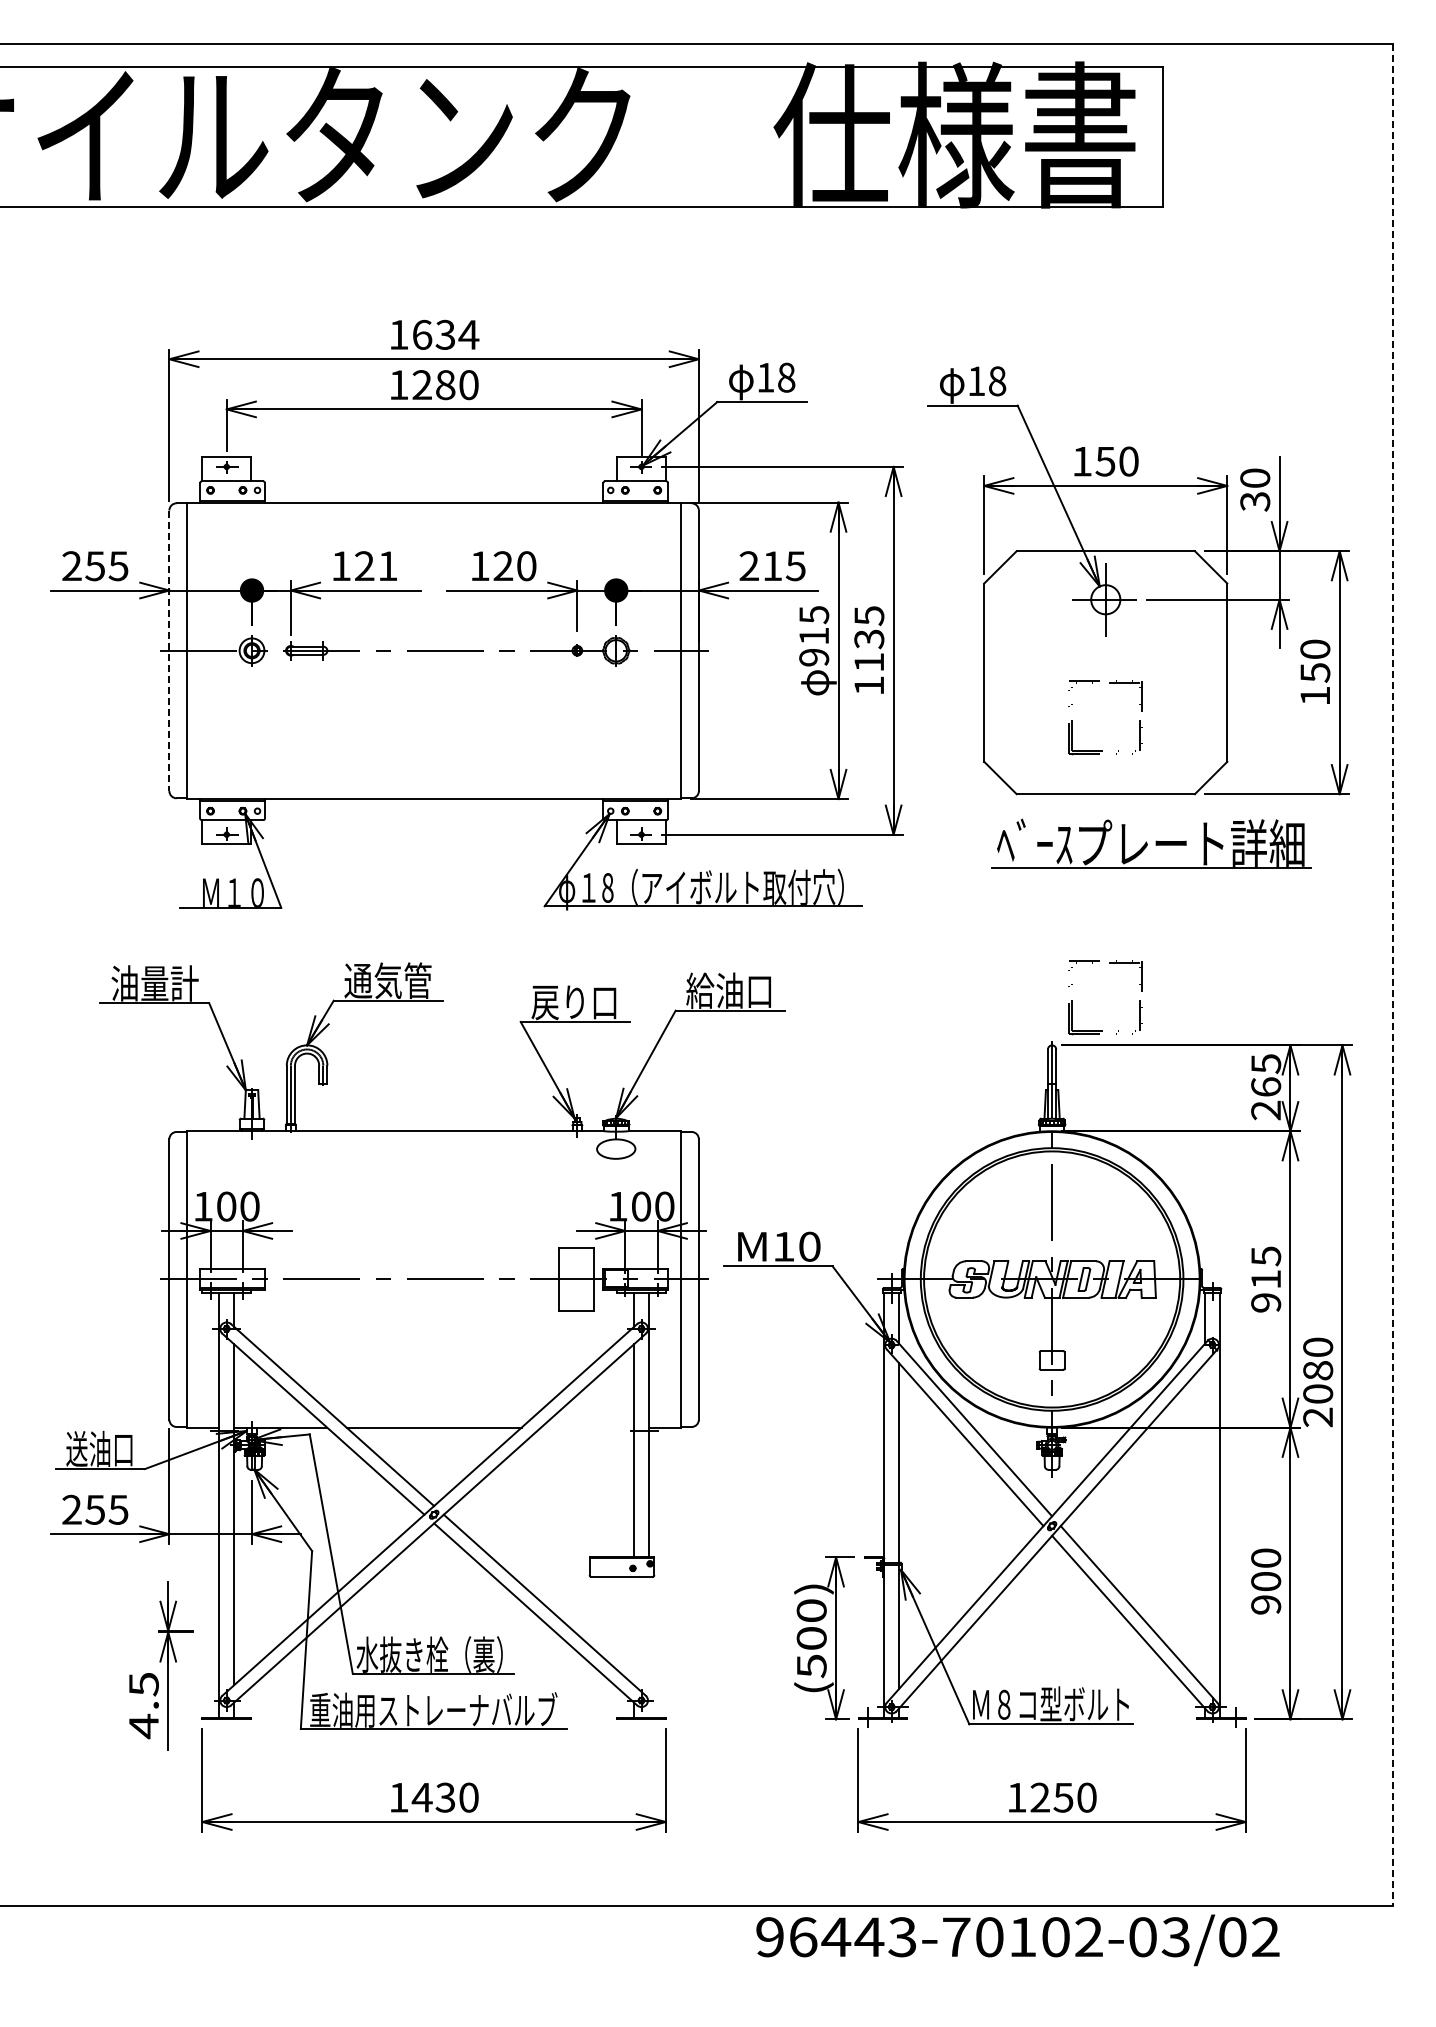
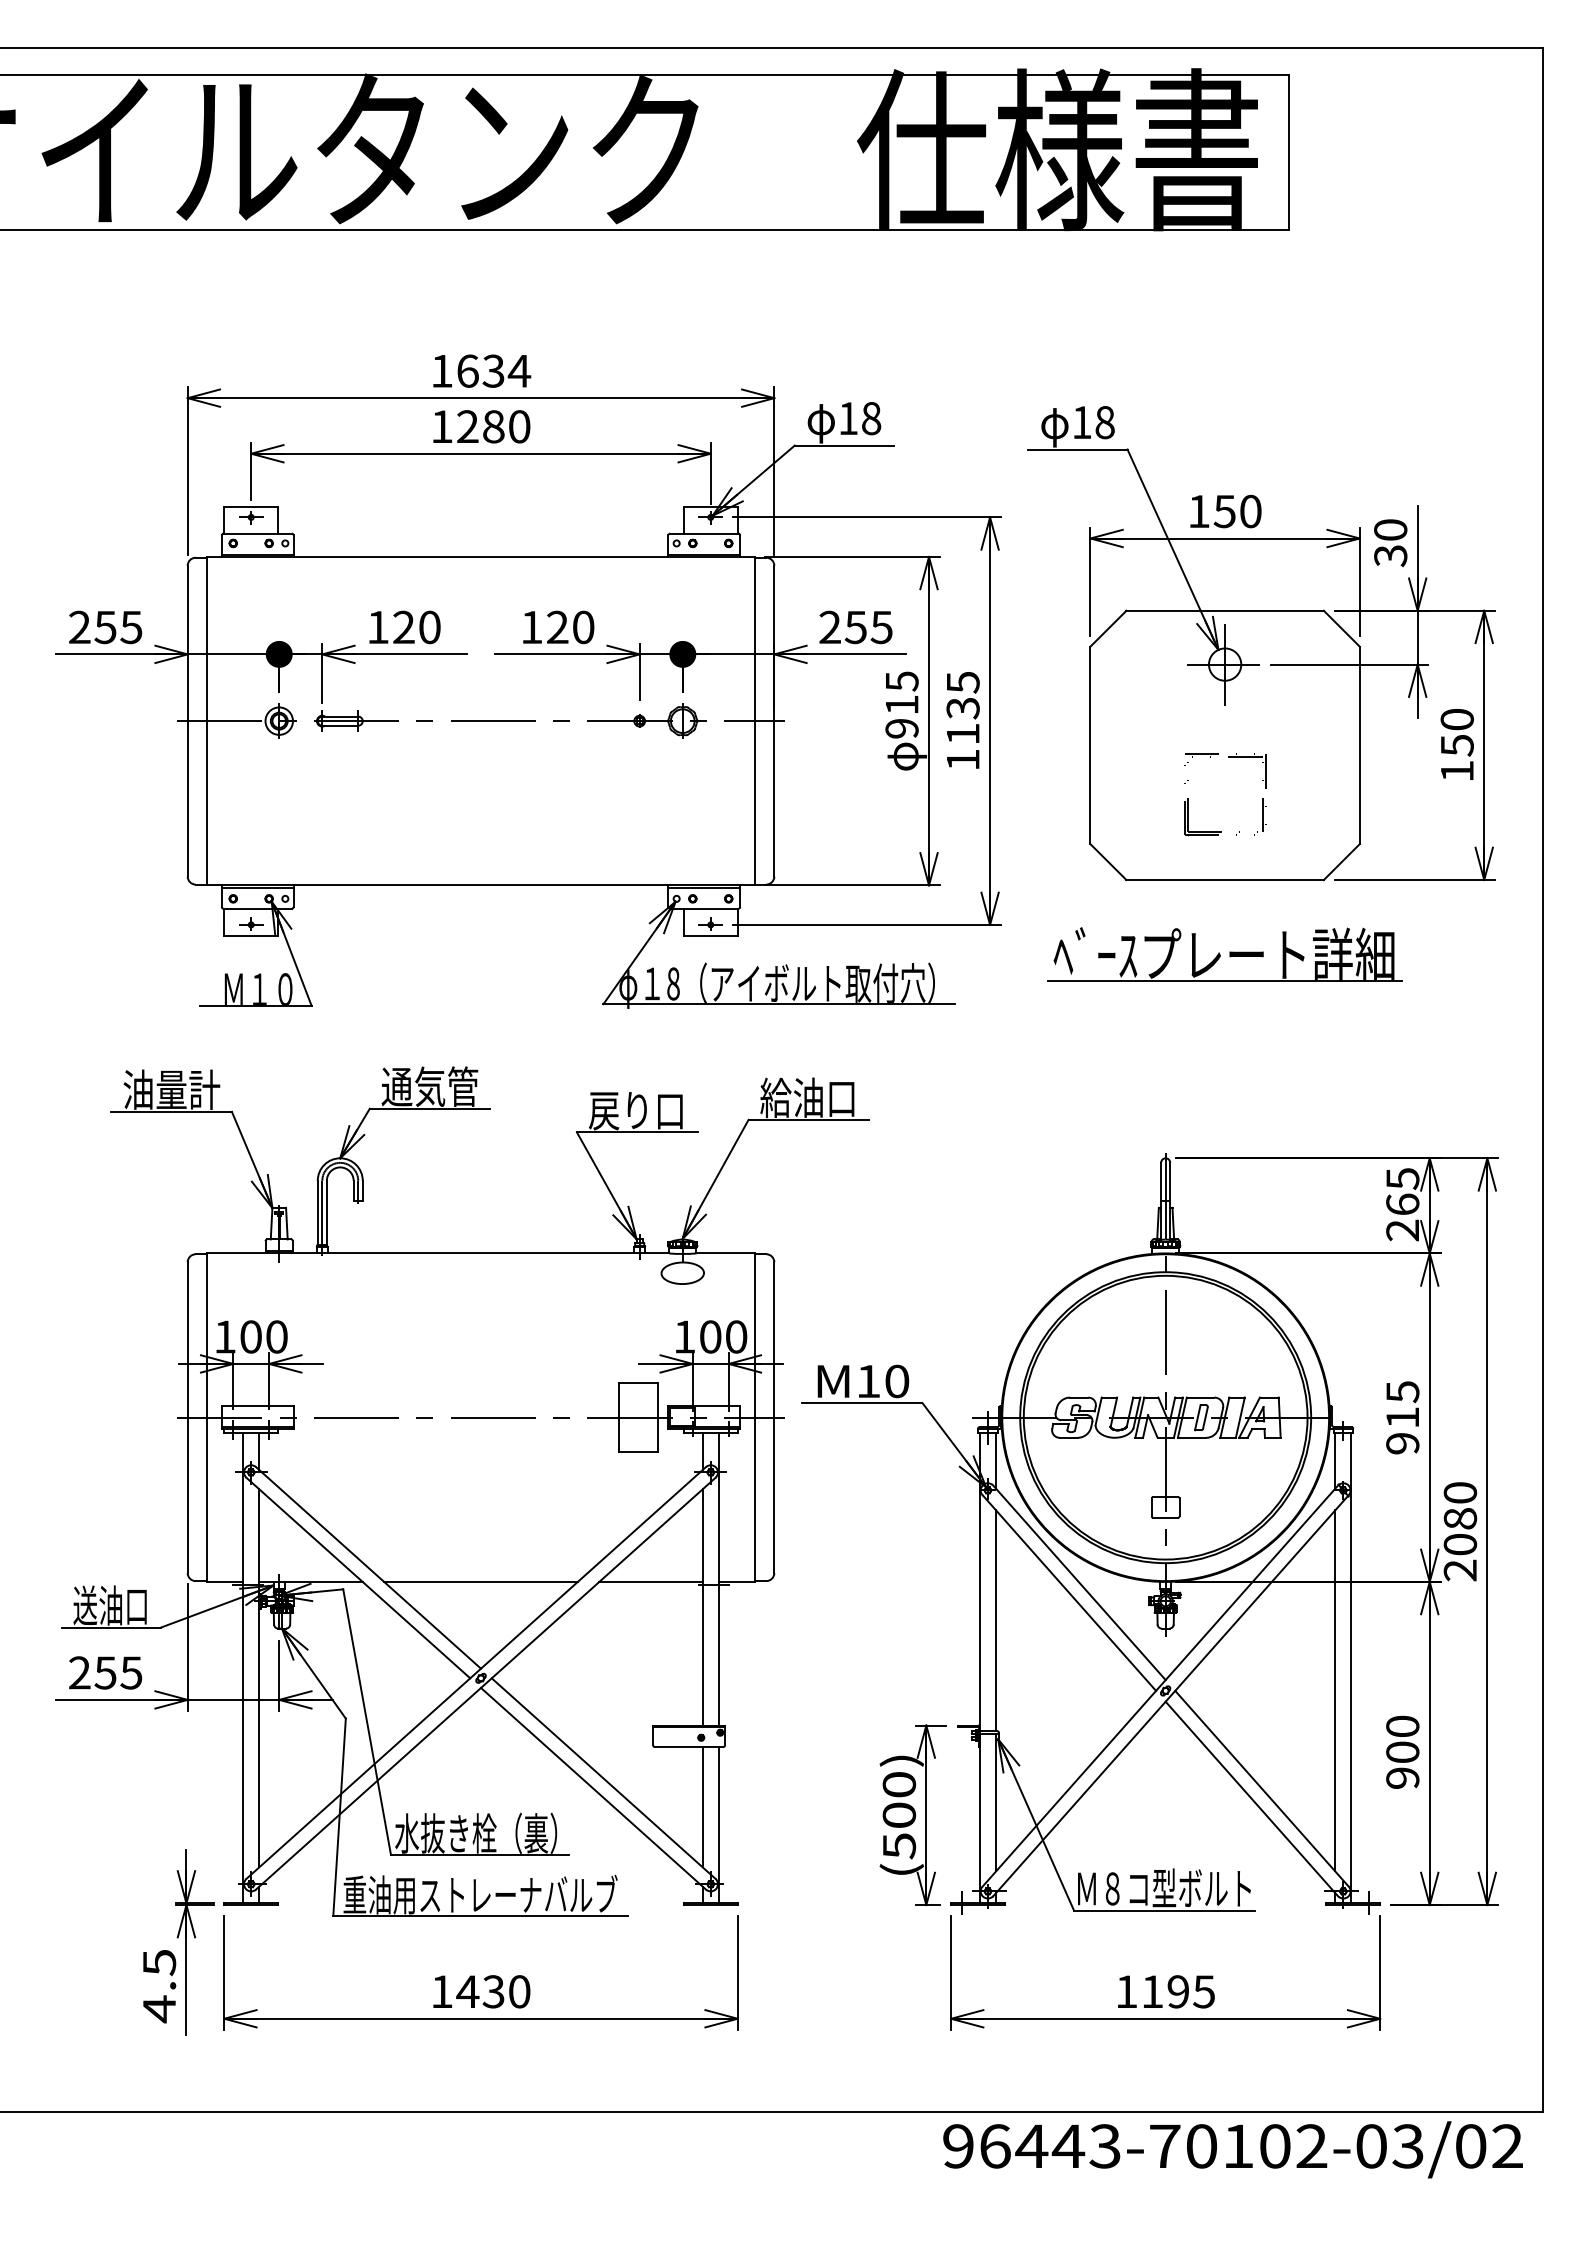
text: (387, 566) -> (429, 627), 121 -> 120
text: (772, 566) -> (855, 627), 215 -> 255
line: (169, 651) -> (187, 721), dashed -> solid
part: (1151, 843) -> (1224, 954), moved
line: (1393, 975) -> (1543, 1080), dashed -> solid
part: (1072, 1000) -> (1188, 1108), removed
line: (587, 1427) -> (650, 1581), added
line: (1205, 1525) -> (1335, 1690), added
line: (634, 1630) -> (702, 1806), added
line: (648, 1646) -> (718, 1824), added
part: (161, 1665) -> (178, 1941), moved
text: (1063, 1797) -> (1178, 1991), 1250 -> 1195
text: (1017, 1940) -> (1232, 2150), moved

